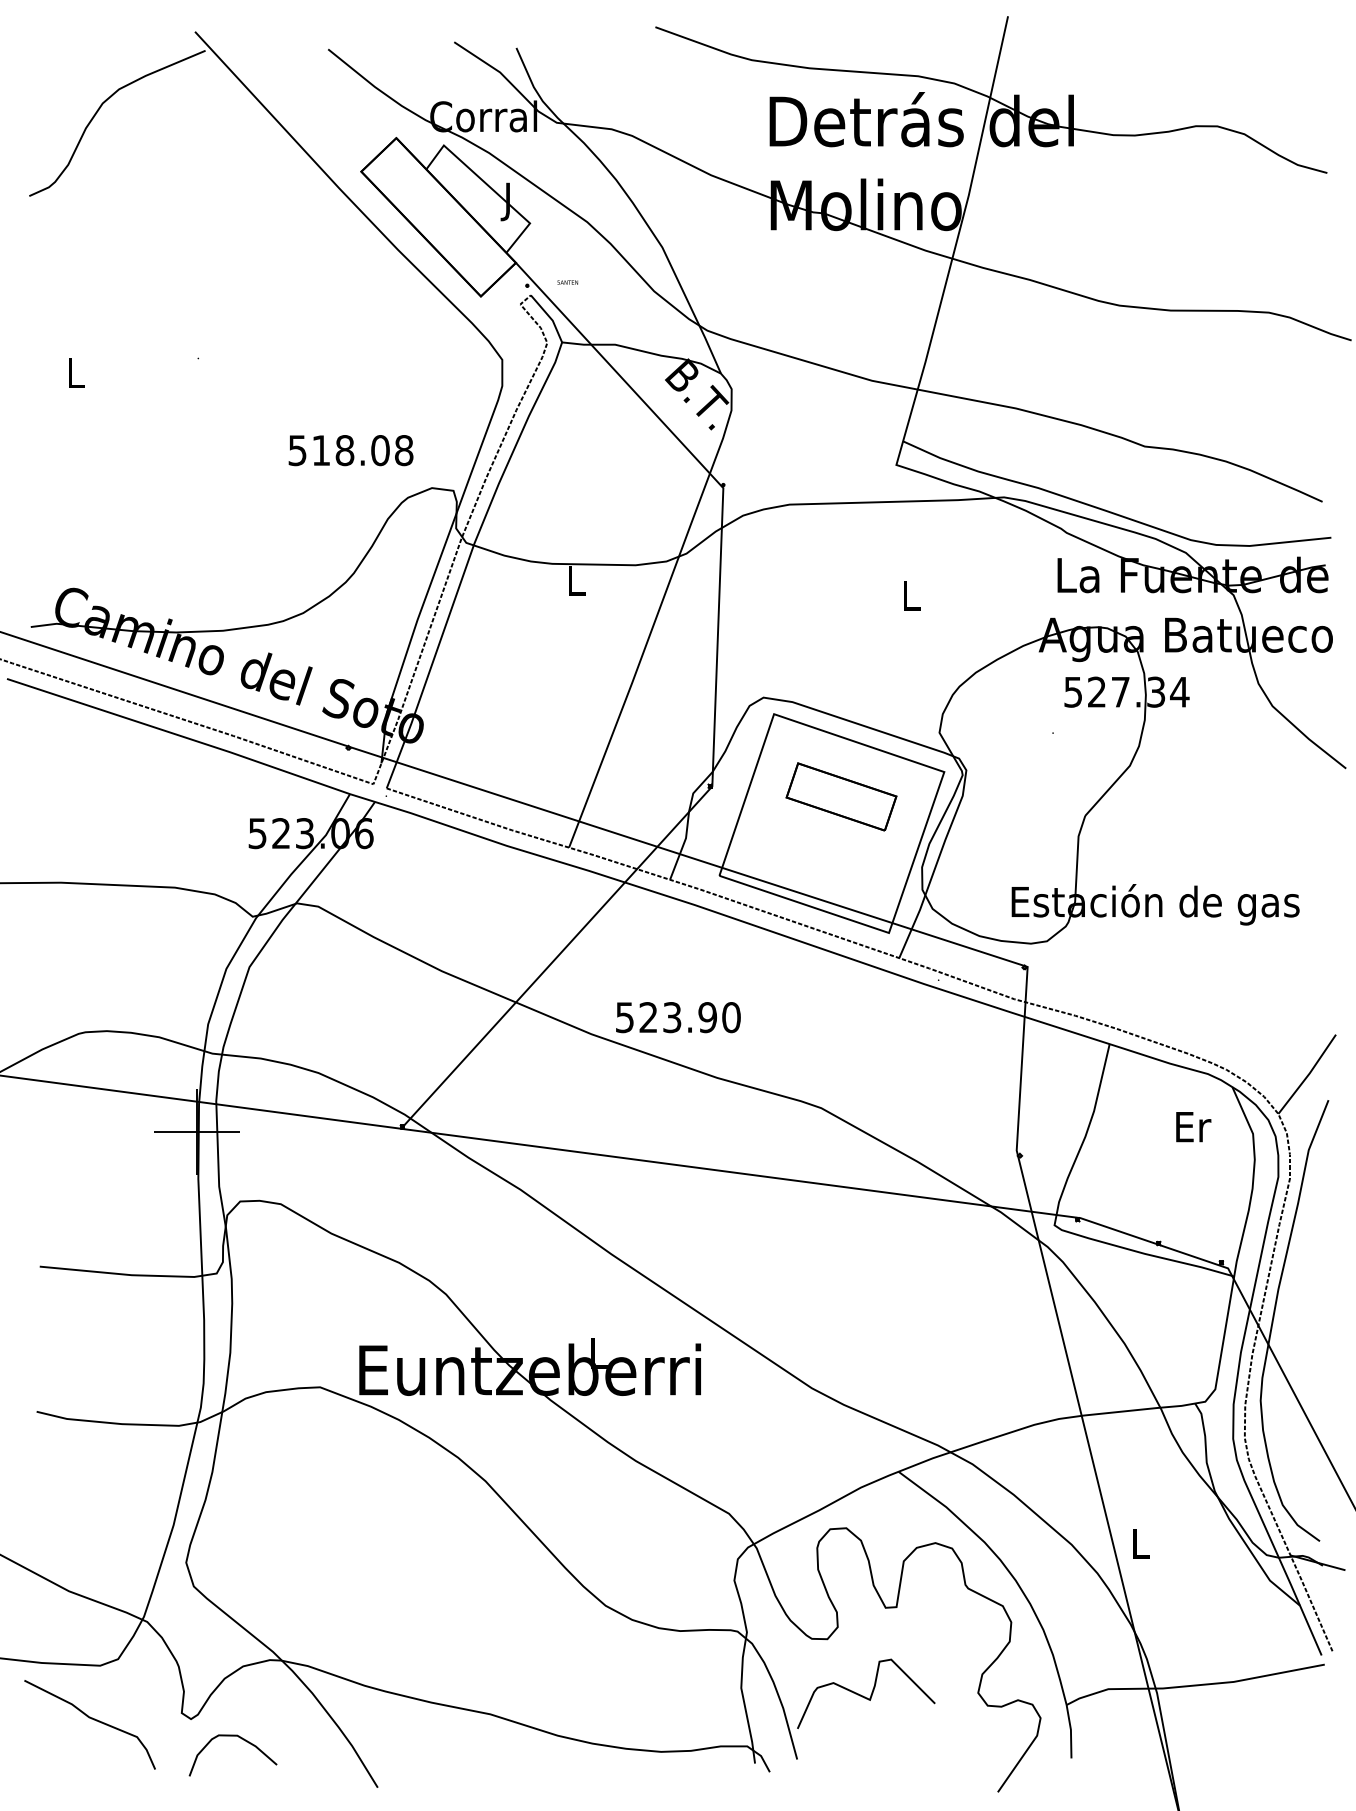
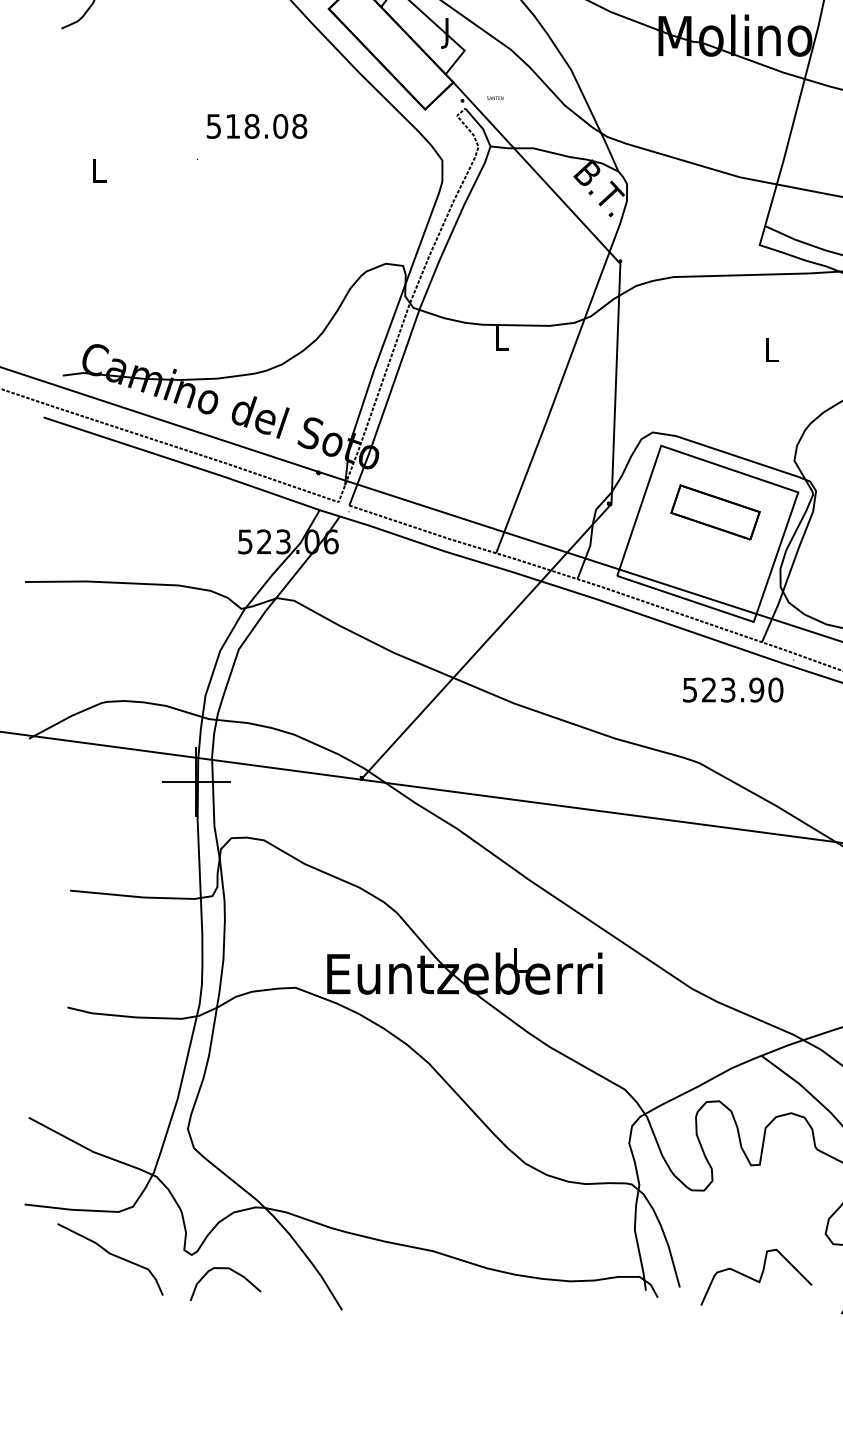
text: (350, 450) -> (256, 126), moved
text: (678, 1017) -> (733, 690), moved
curve: (865, 1696) -> (755, 1279), moved

